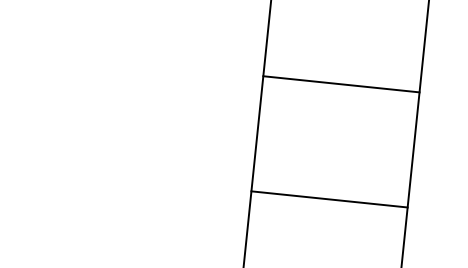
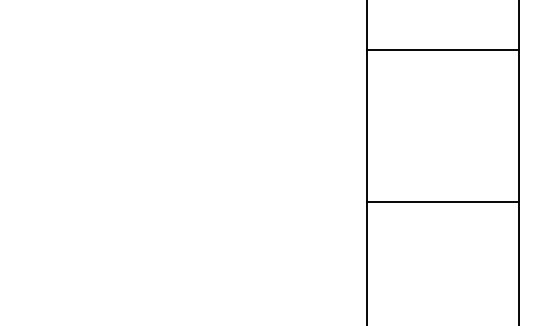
line: (341, 83) -> (442, 49), moved
line: (329, 198) -> (442, 201), moved

